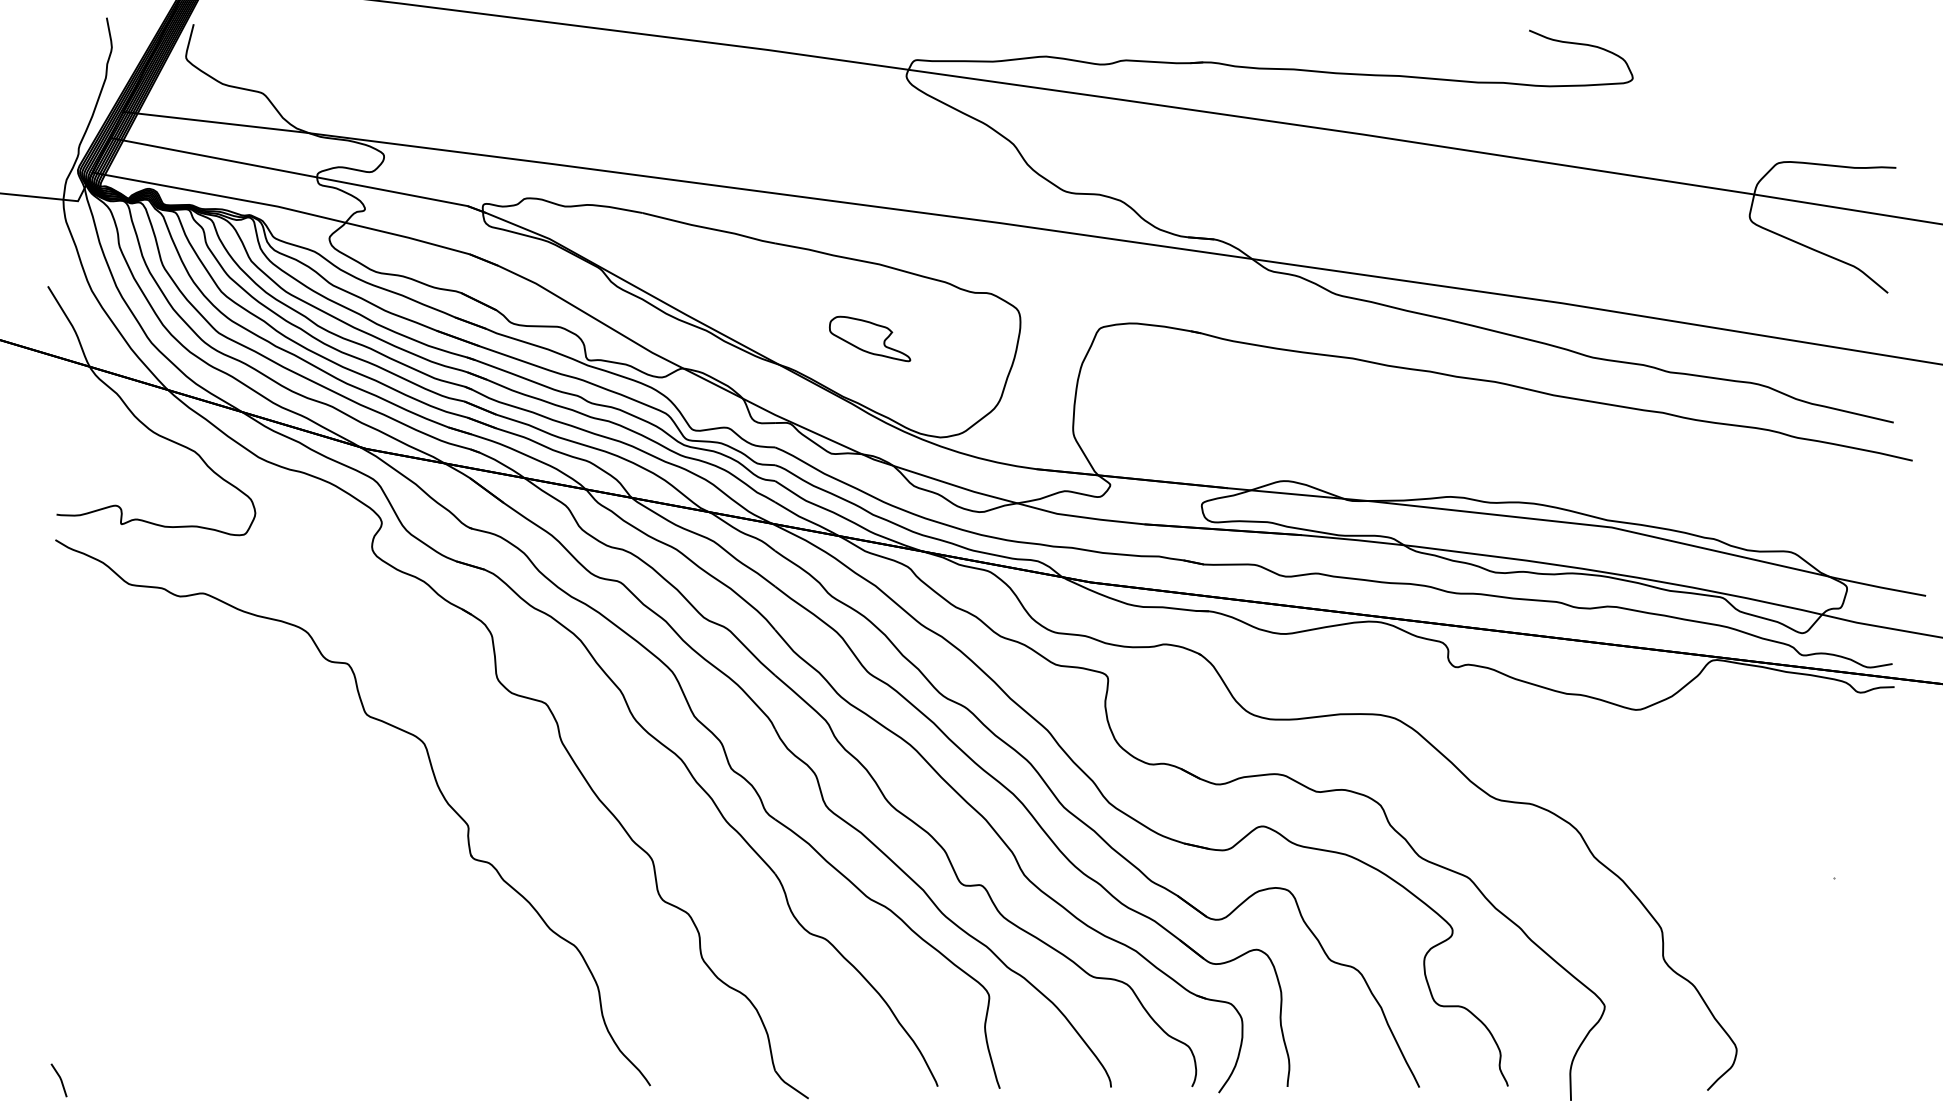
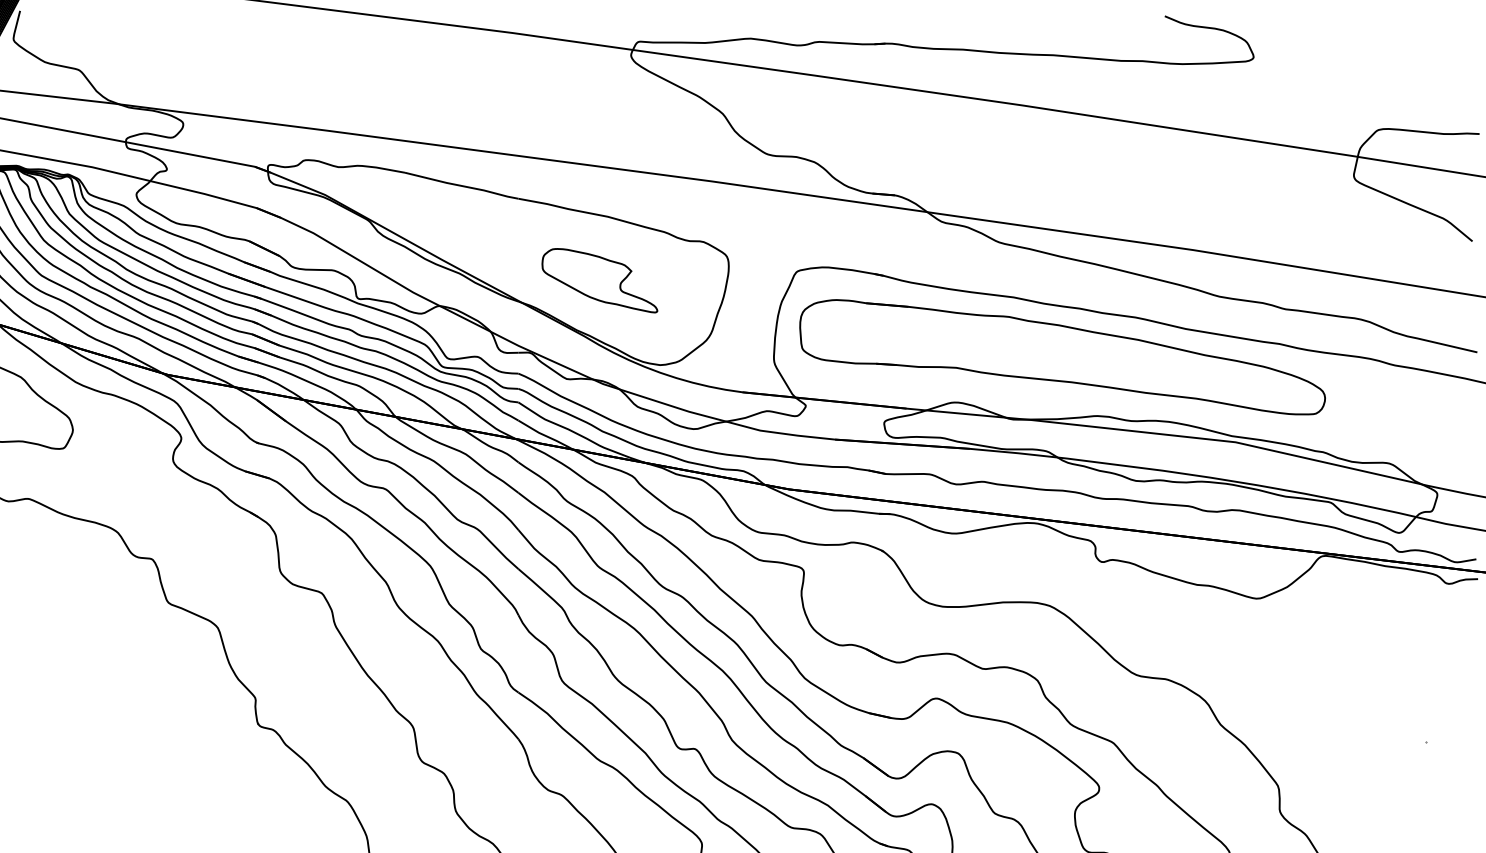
part: (869, 338) -> (599, 280), size x1.67
part: (1409, 427) -> (1062, 356), added

